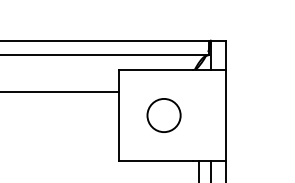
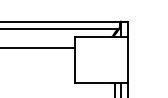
circle: (164, 115) -> (97, 59), removed

